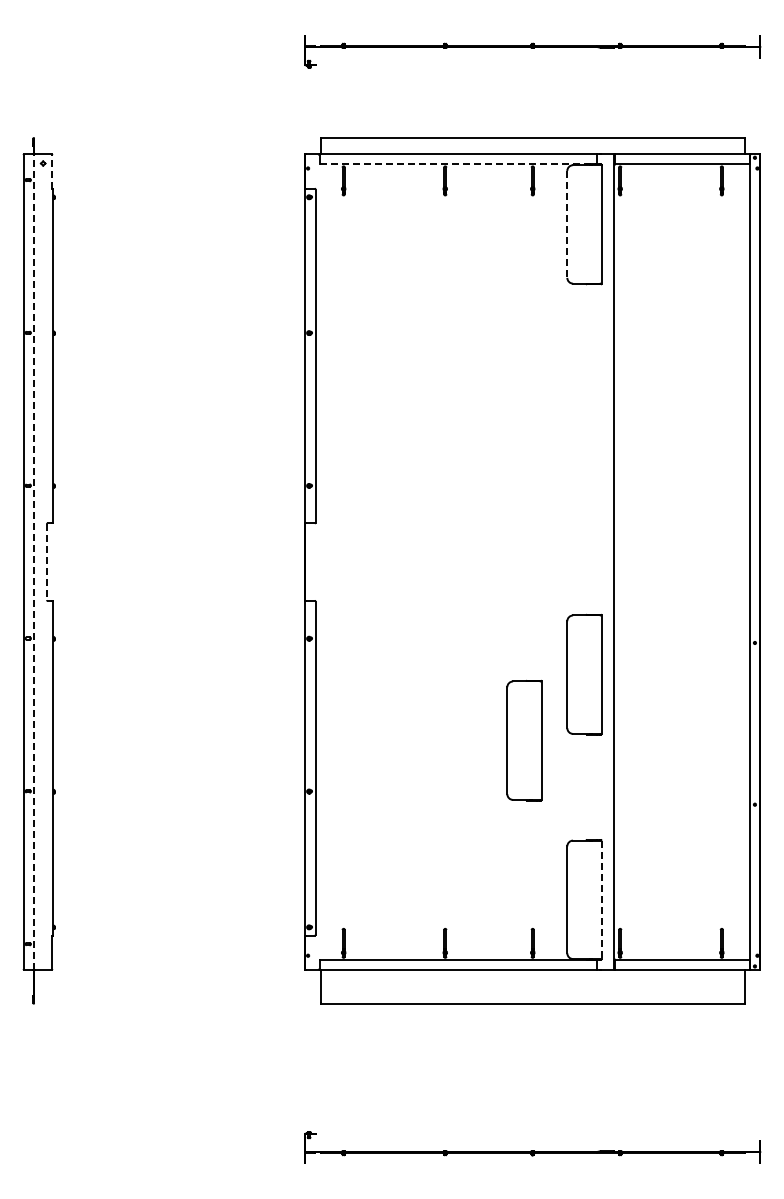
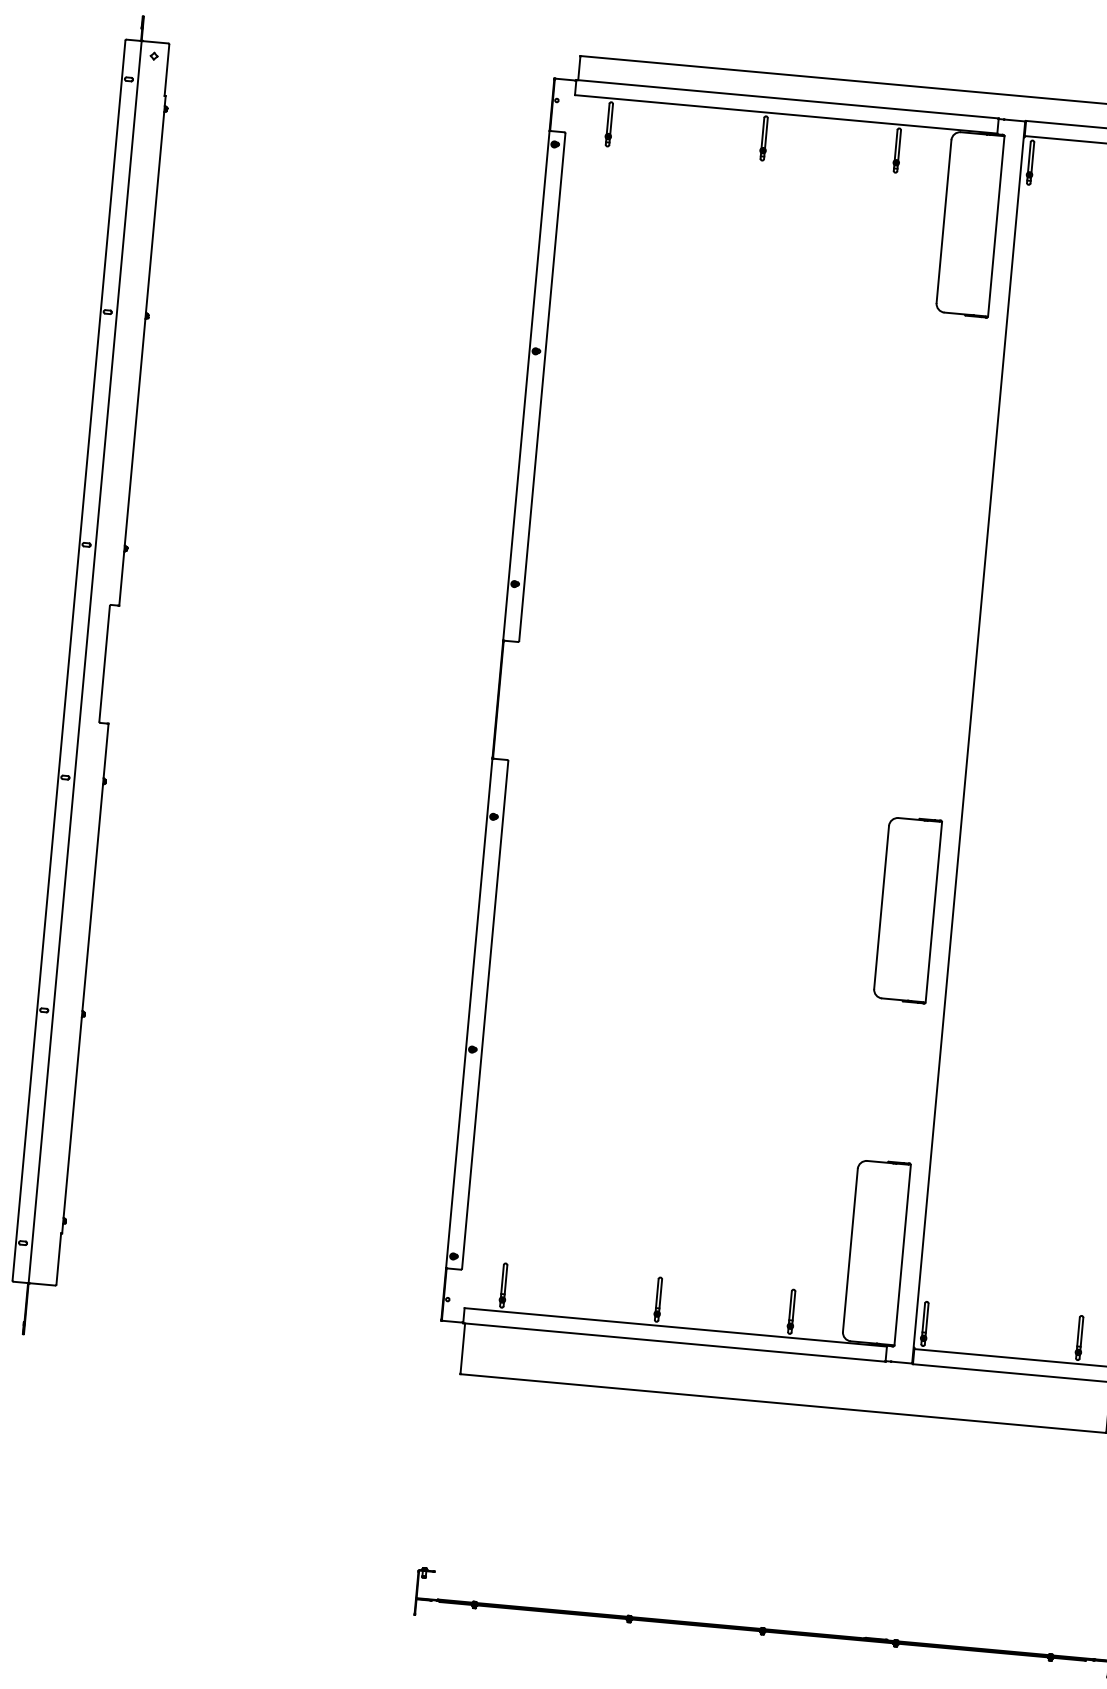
line: (458, 163) -> (786, 113), dashed -> solid
line: (52, 171) -> (167, 69), dashed -> solid
line: (567, 224) -> (944, 221), dashed -> solid
line: (34, 562) -> (85, 662), dashed -> solid
line: (46, 562) -> (103, 664), dashed -> solid
part: (524, 740) -> (807, 1001), removed
line: (601, 900) -> (902, 1256), dashed -> solid

